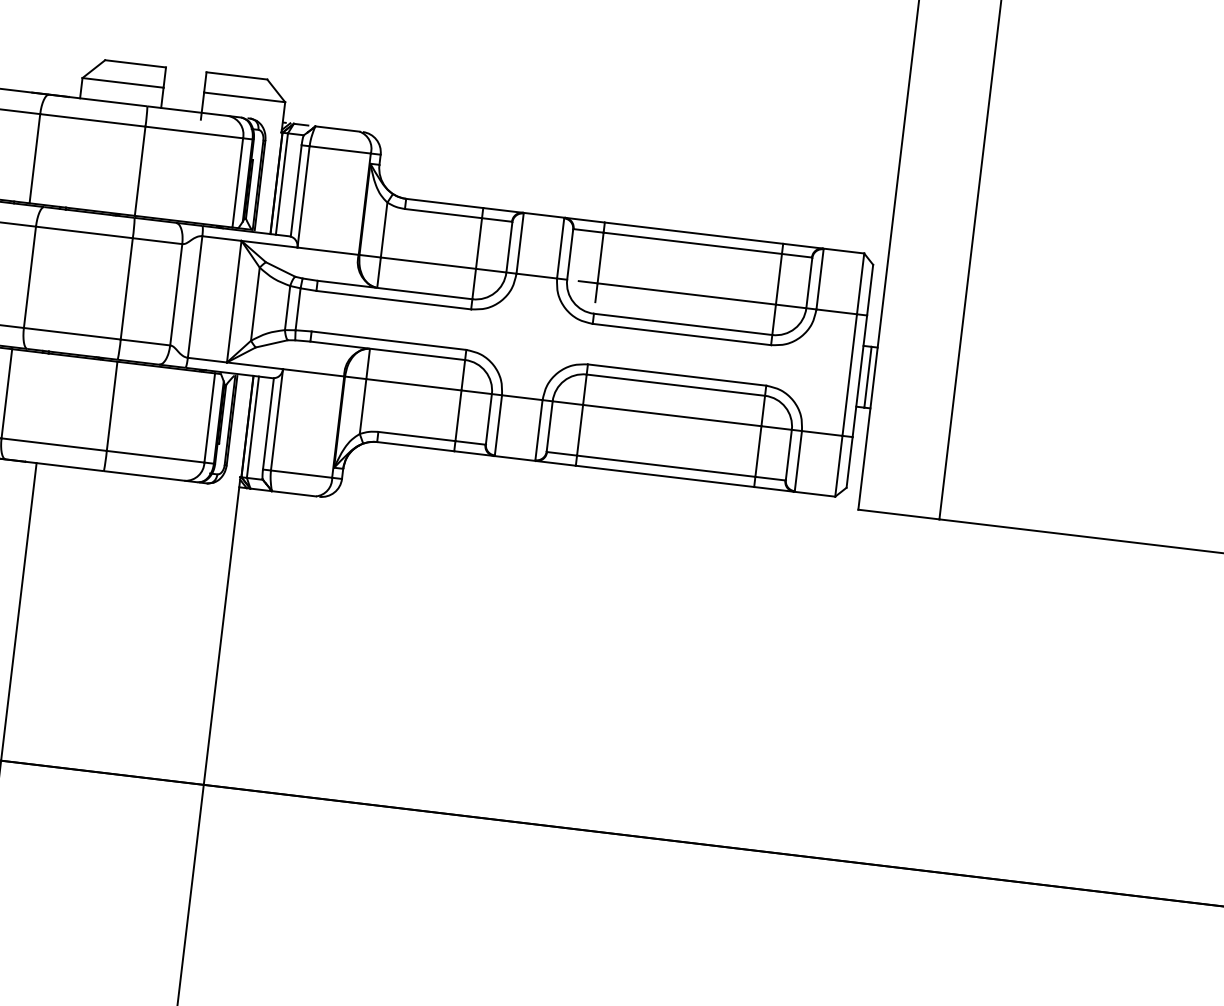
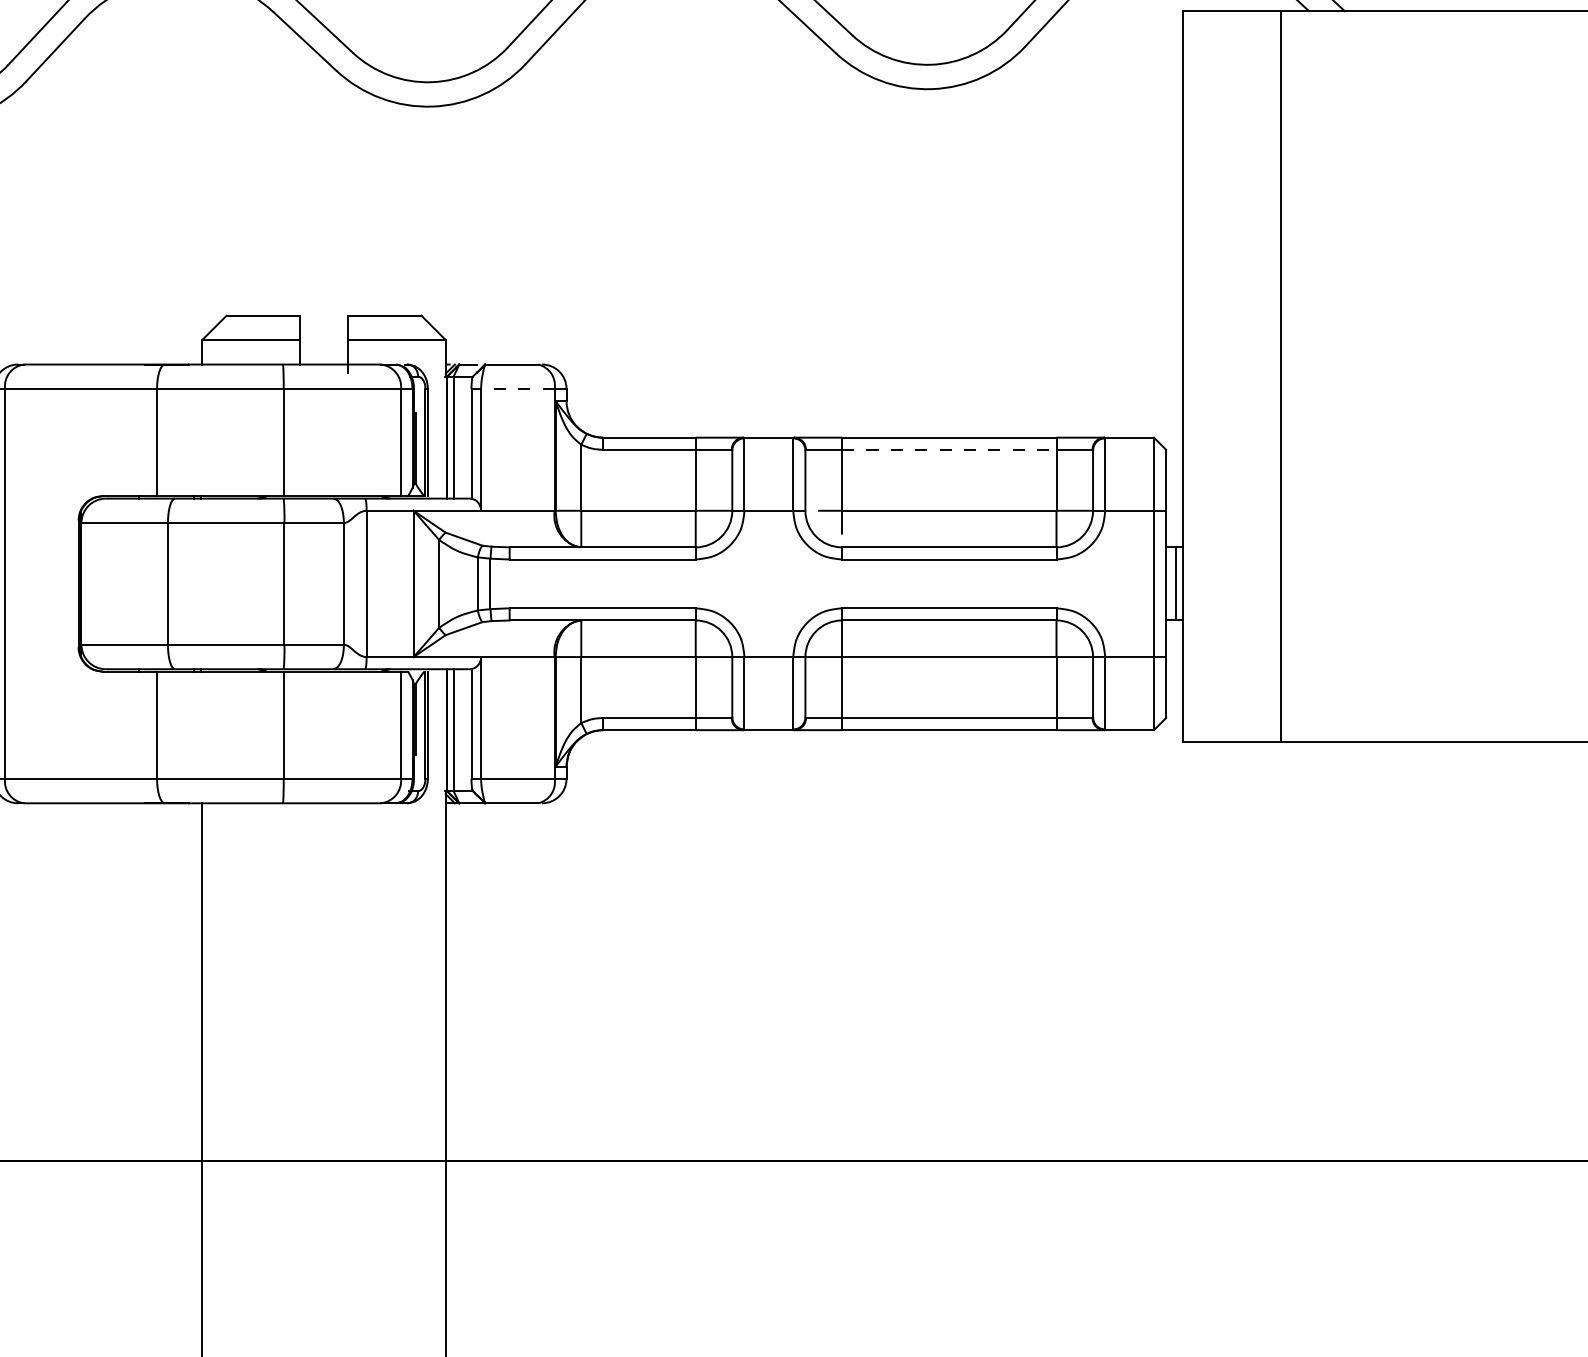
line: (339, 149) -> (517, 388), solid -> dashed
line: (693, 243) -> (949, 449), solid -> dashed

